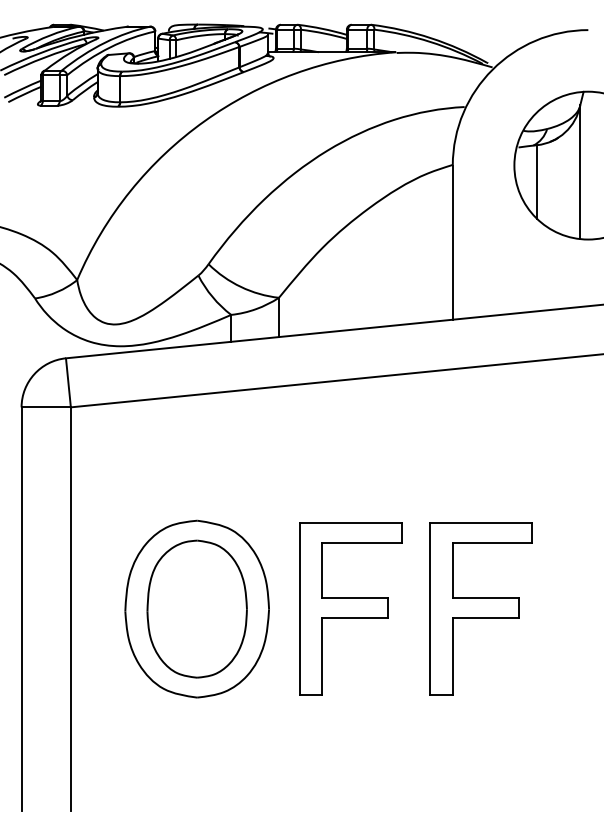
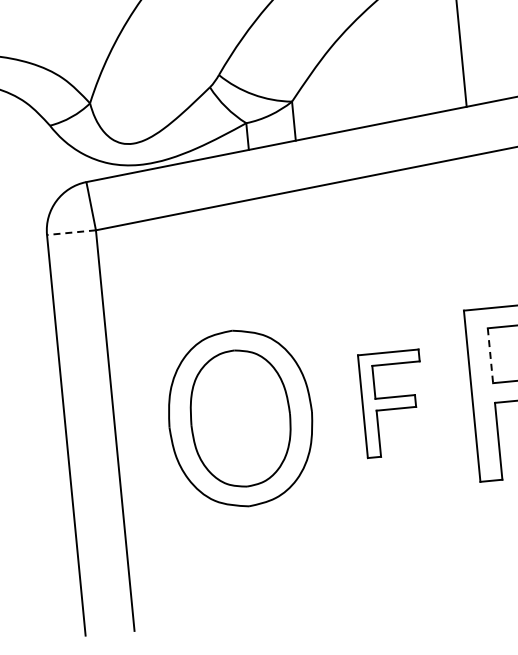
line: (46, 407) -> (71, 232), solid -> dashed
line: (452, 570) -> (490, 355), solid -> dashed
part: (350, 608) -> (392, 403), size x0.6

